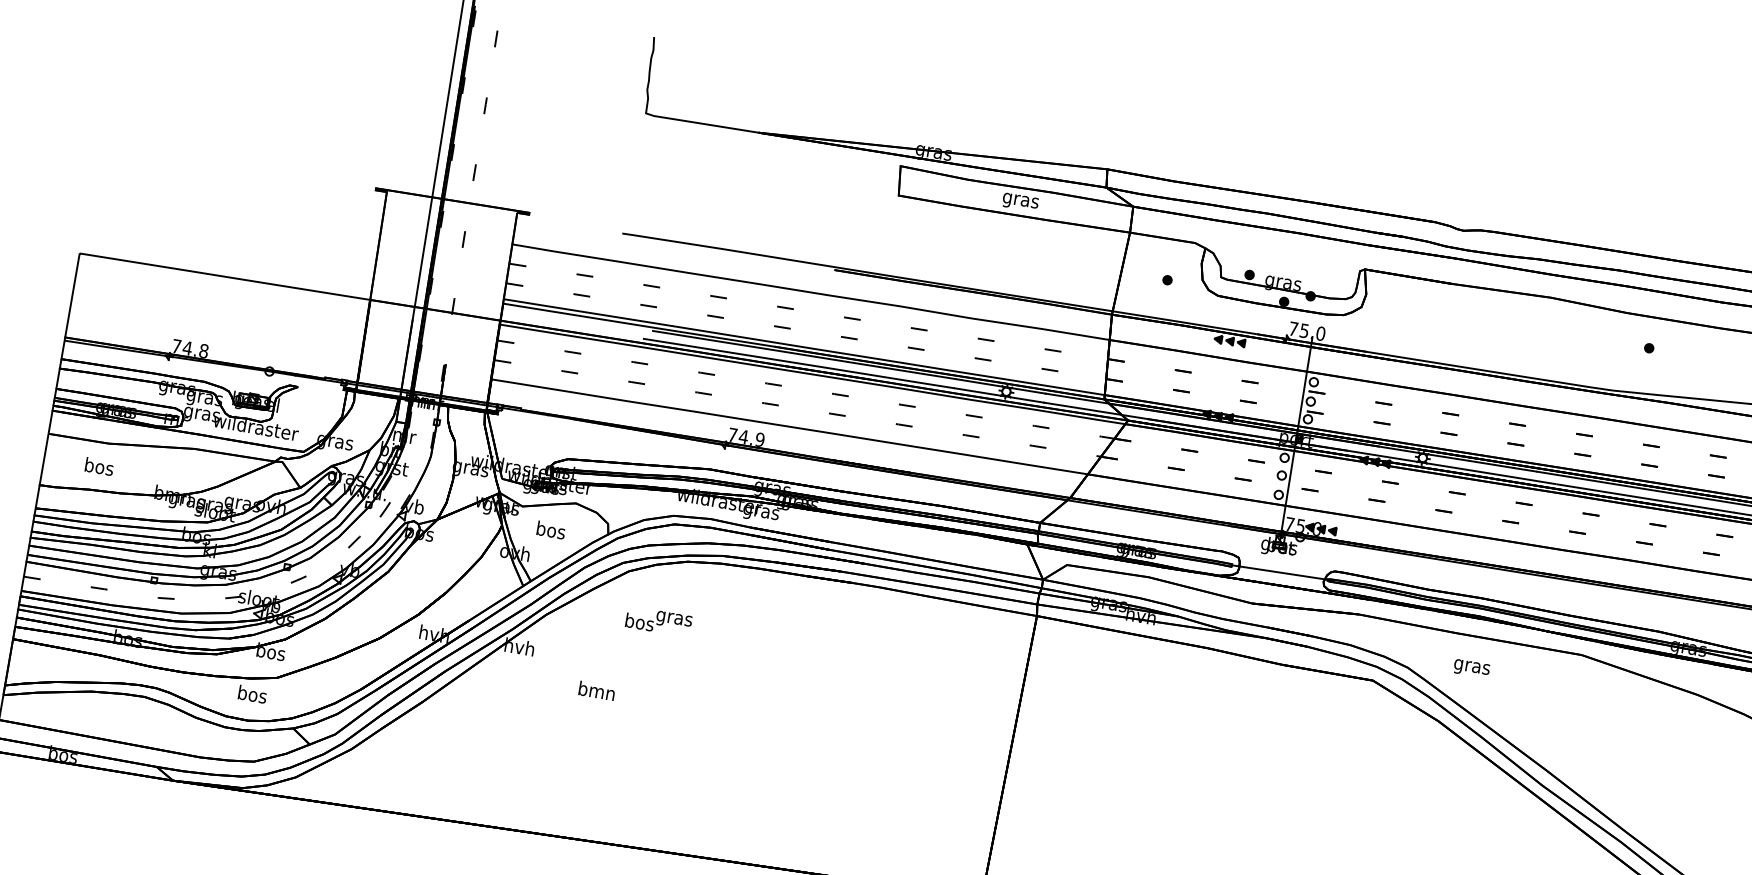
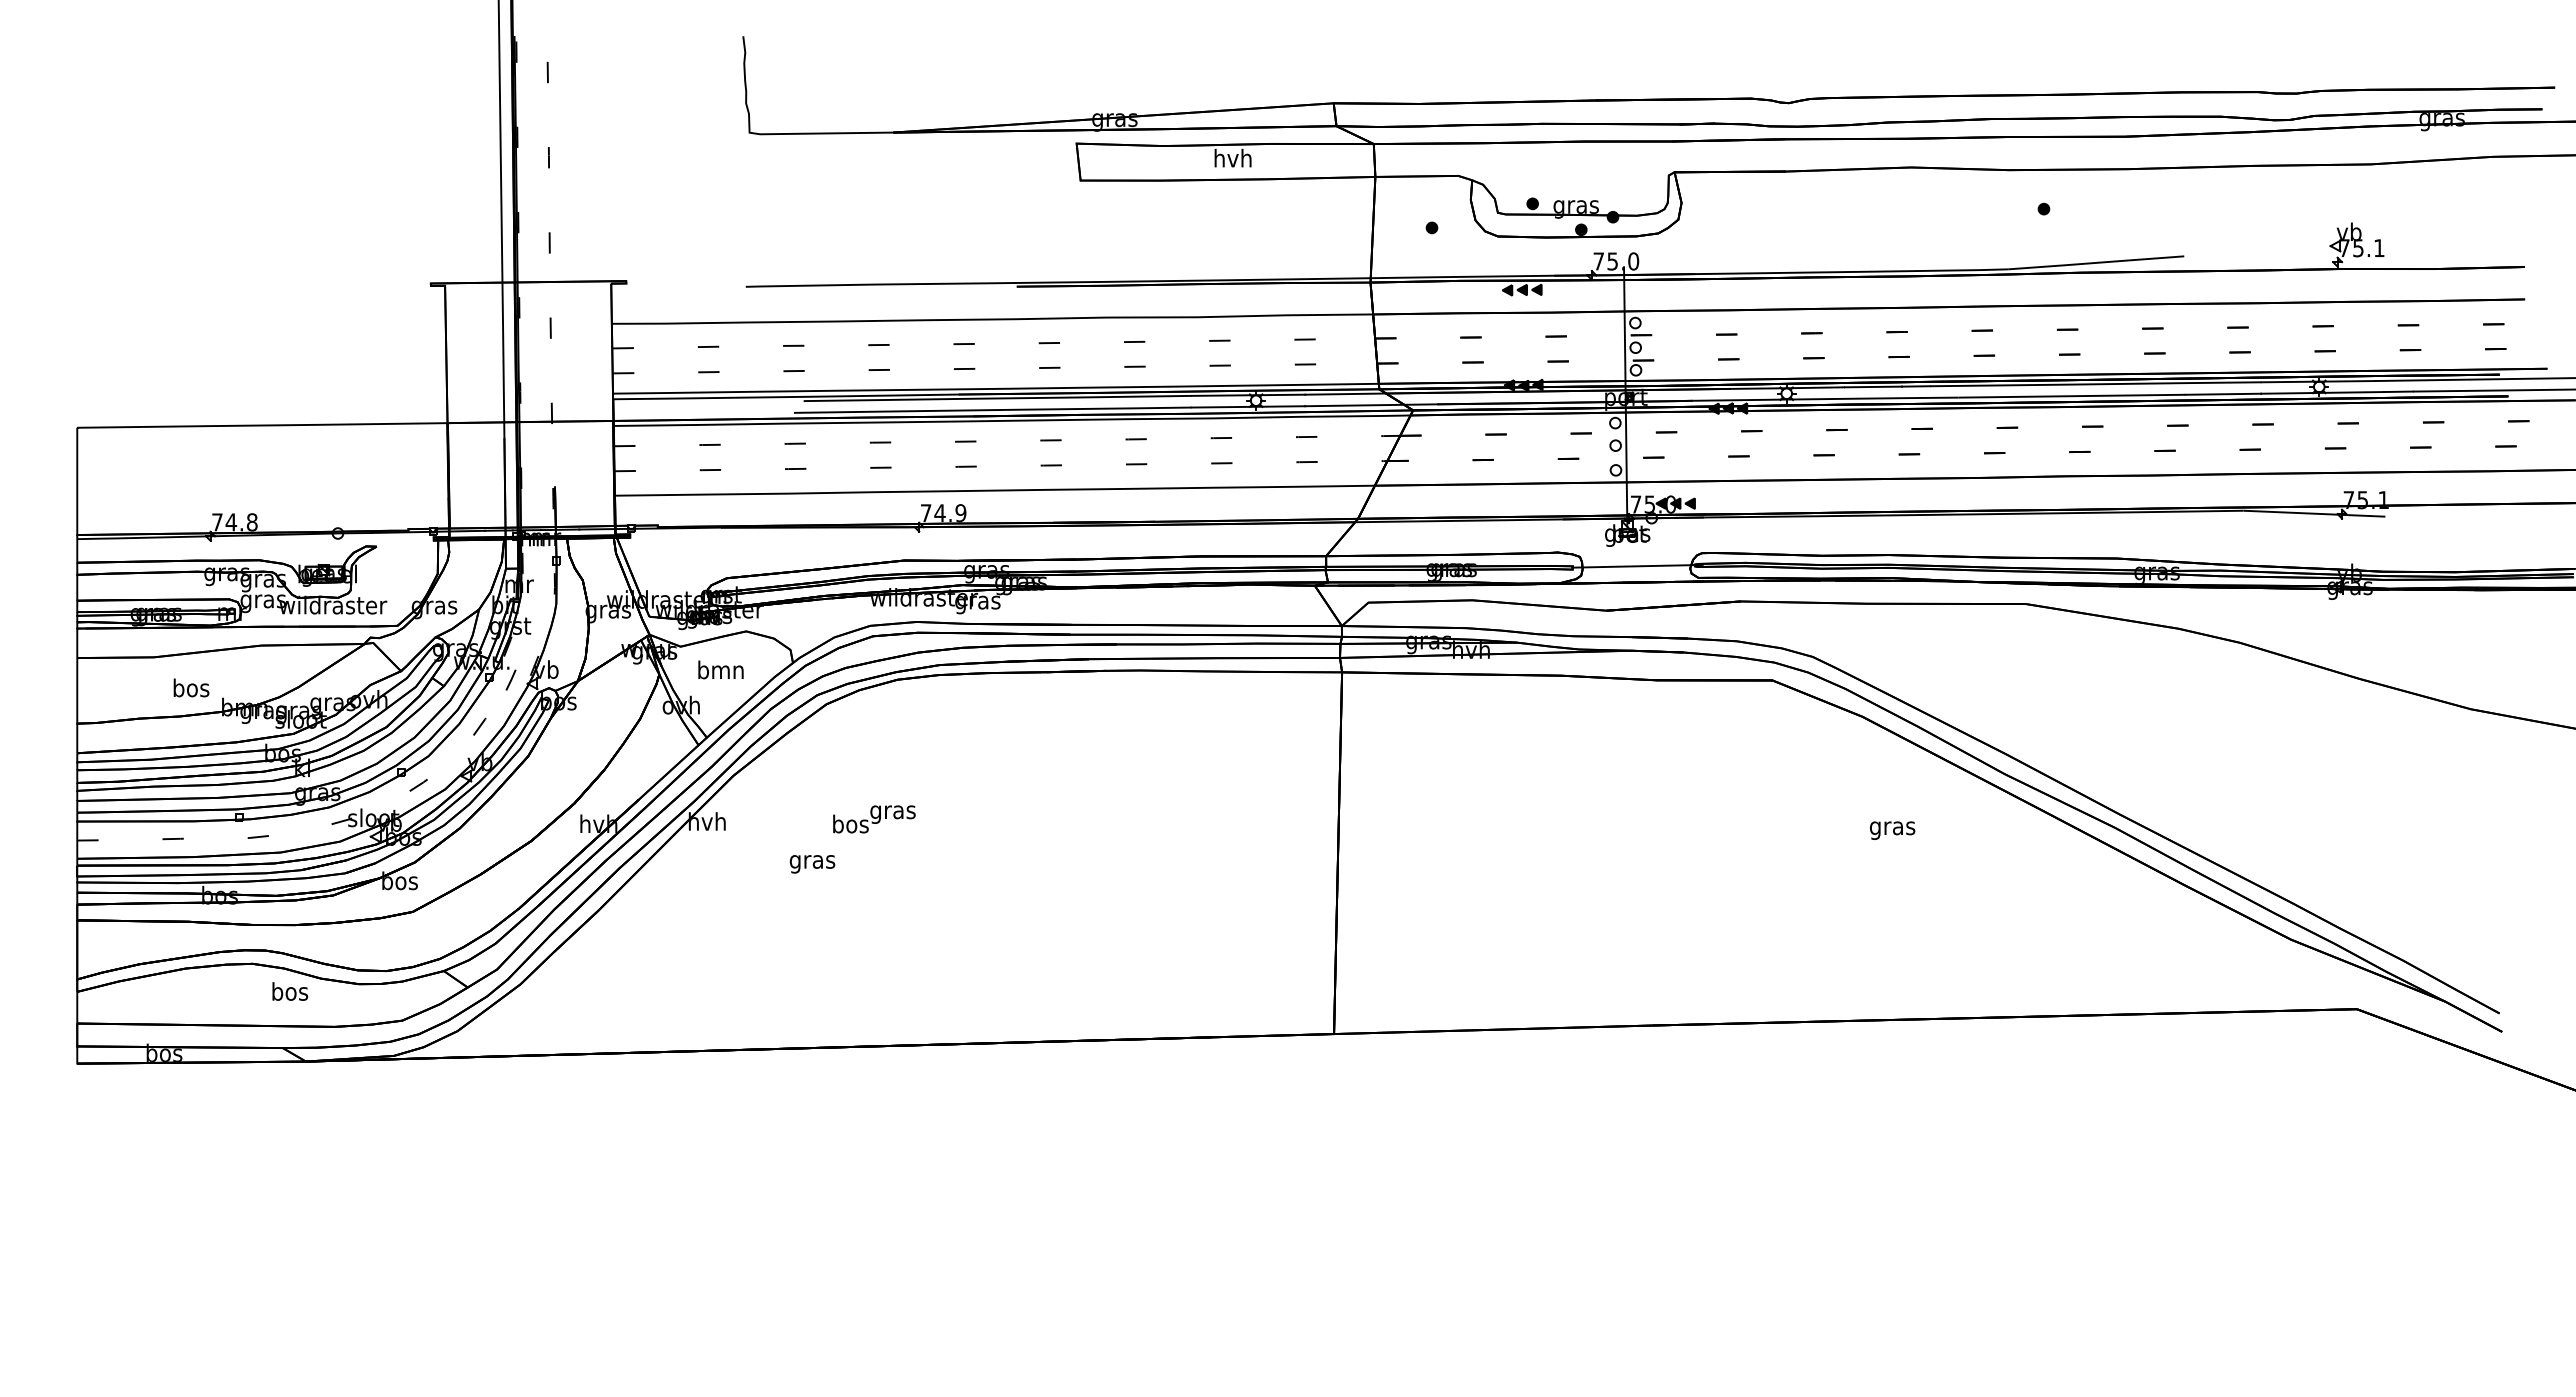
text: (1020, 200) -> (1232, 160), gras -> hvh
text: (99, 466) -> (191, 687), moved
text: (550, 529) -> (720, 669), bos -> bmn
text: (658, 621) -> (874, 819), moved
text: (1471, 668) -> (1892, 830), moved
text: (596, 692) -> (812, 861), bmn -> gras
text: (252, 694) -> (290, 991), moved

